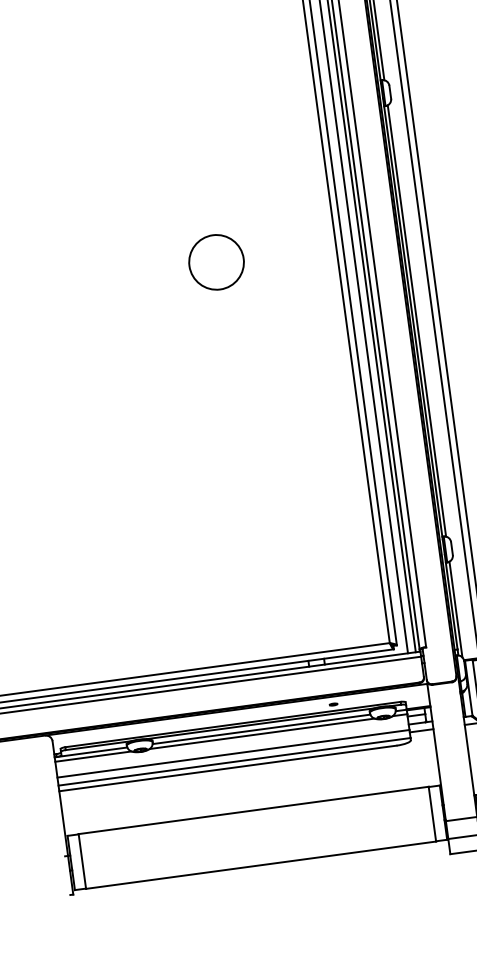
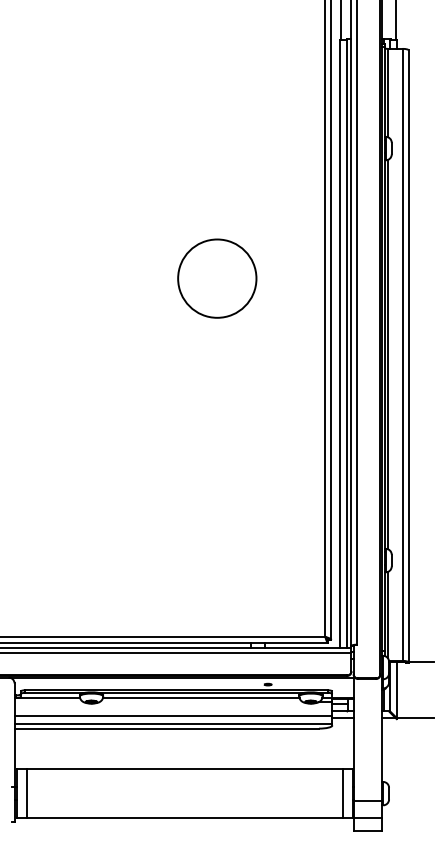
circle: (216, 262) -> (217, 278), size x1.6
line: (261, 734) -> (200, 702), removed
line: (93, 757) -> (48, 702), removed

